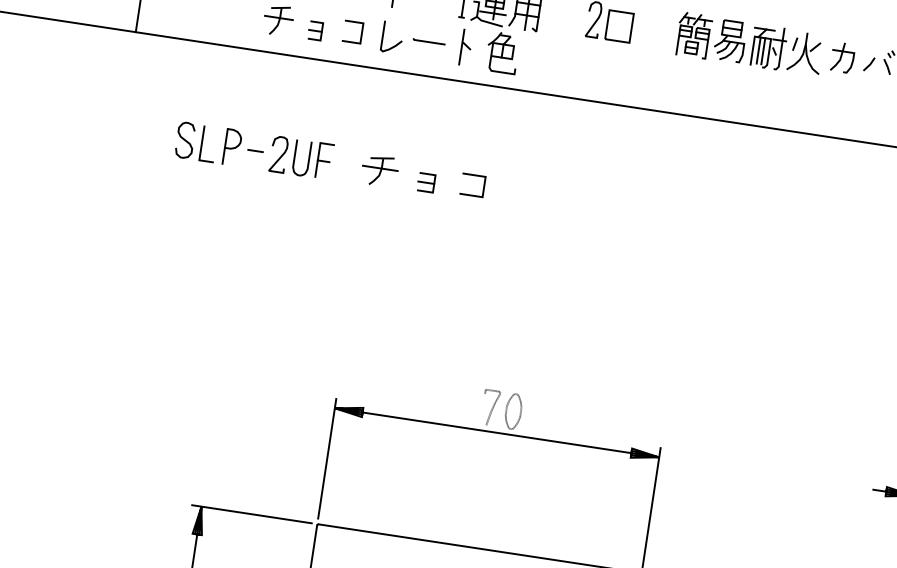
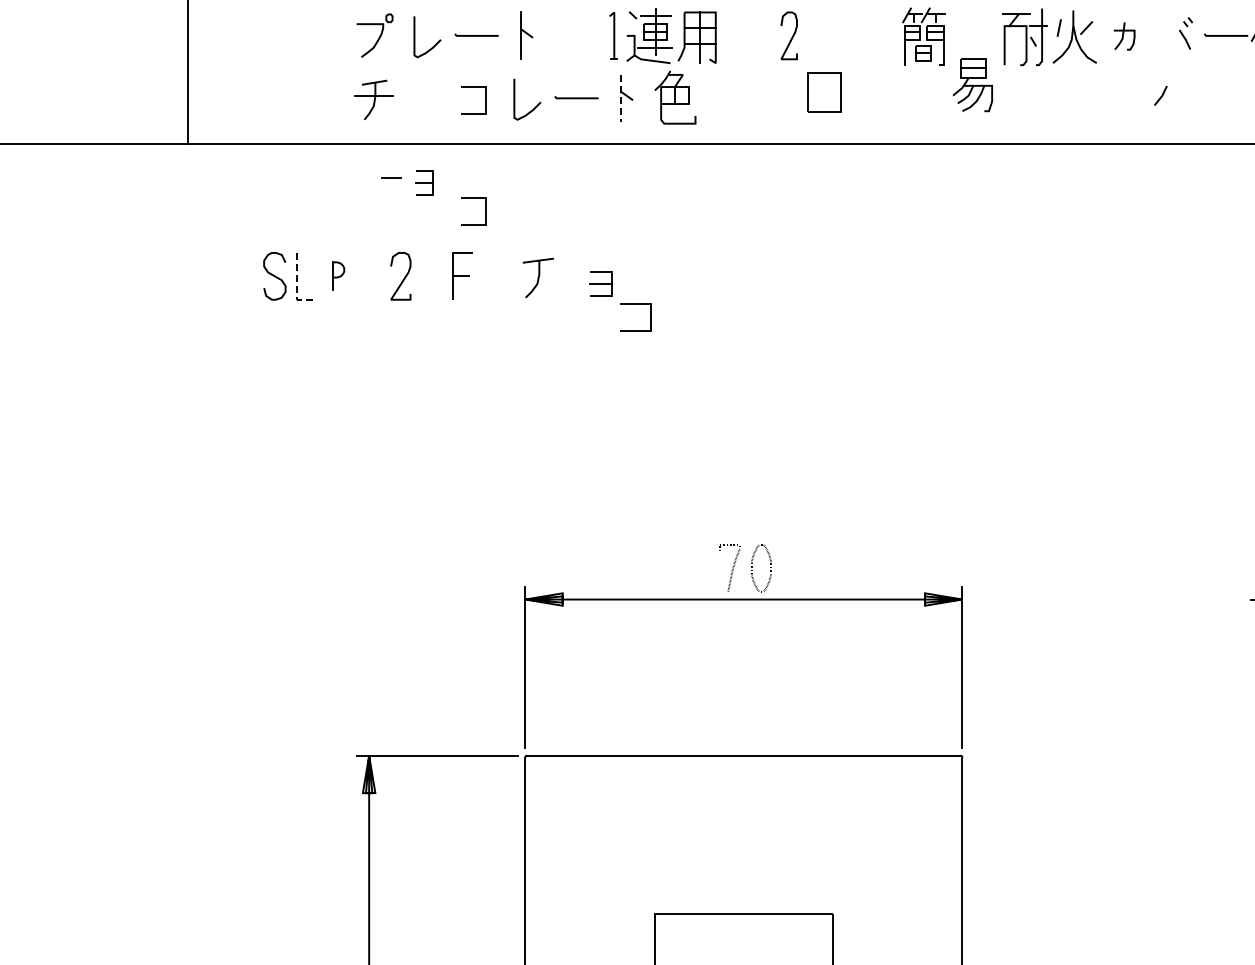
part: (619, 26) -> (824, 92), moved
part: (315, 30) -> (424, 182), moved
part: (729, 41) -> (972, 85), moved
line: (461, 47) -> (620, 98), solid -> dashed
line: (758, 50) -> (1012, 43), removed
line: (763, 51) -> (1018, 43), removed
part: (842, 57) -> (1124, 36), size x0.7
line: (869, 64) -> (1161, 95), moved
line: (348, 115) -> (485, 211), added
part: (232, 147) -> (338, 276), size x0.6
line: (200, 150) -> (297, 286), solid -> dashed
line: (255, 150) -> (391, 177), moved
curve: (295, 157) -> (423, 276), removed
line: (379, 168) -> (536, 274), removed
line: (474, 175) -> (635, 304), moved

